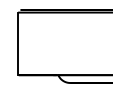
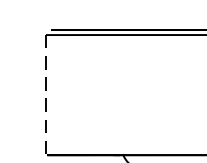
line: (18, 44) -> (46, 96), solid -> dashed

